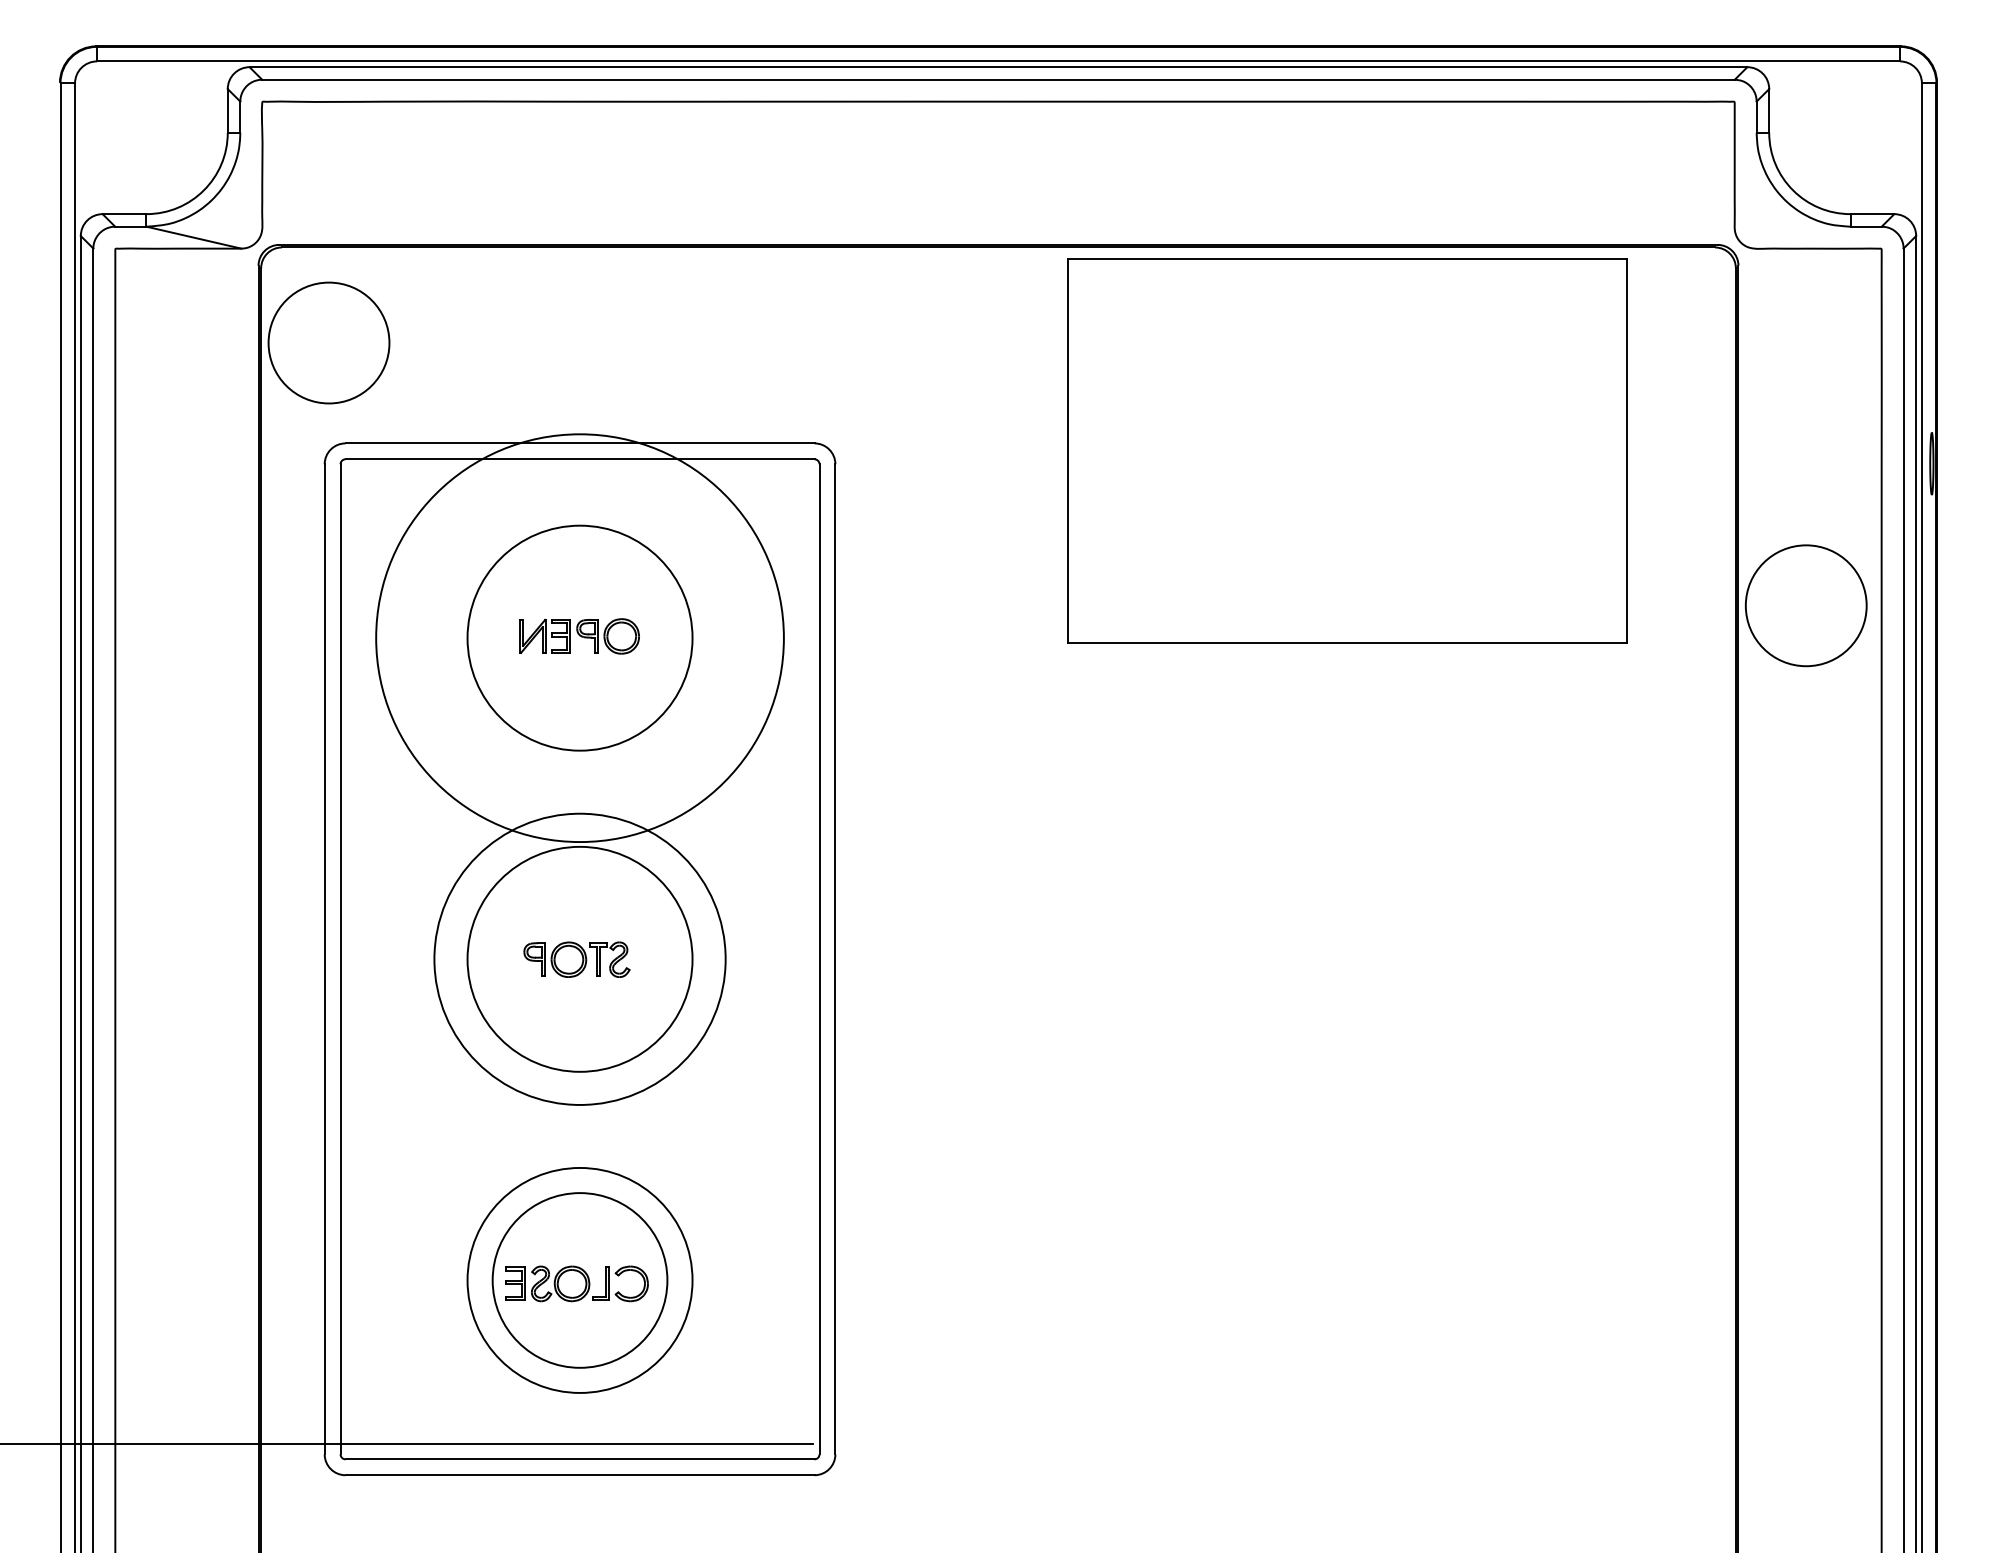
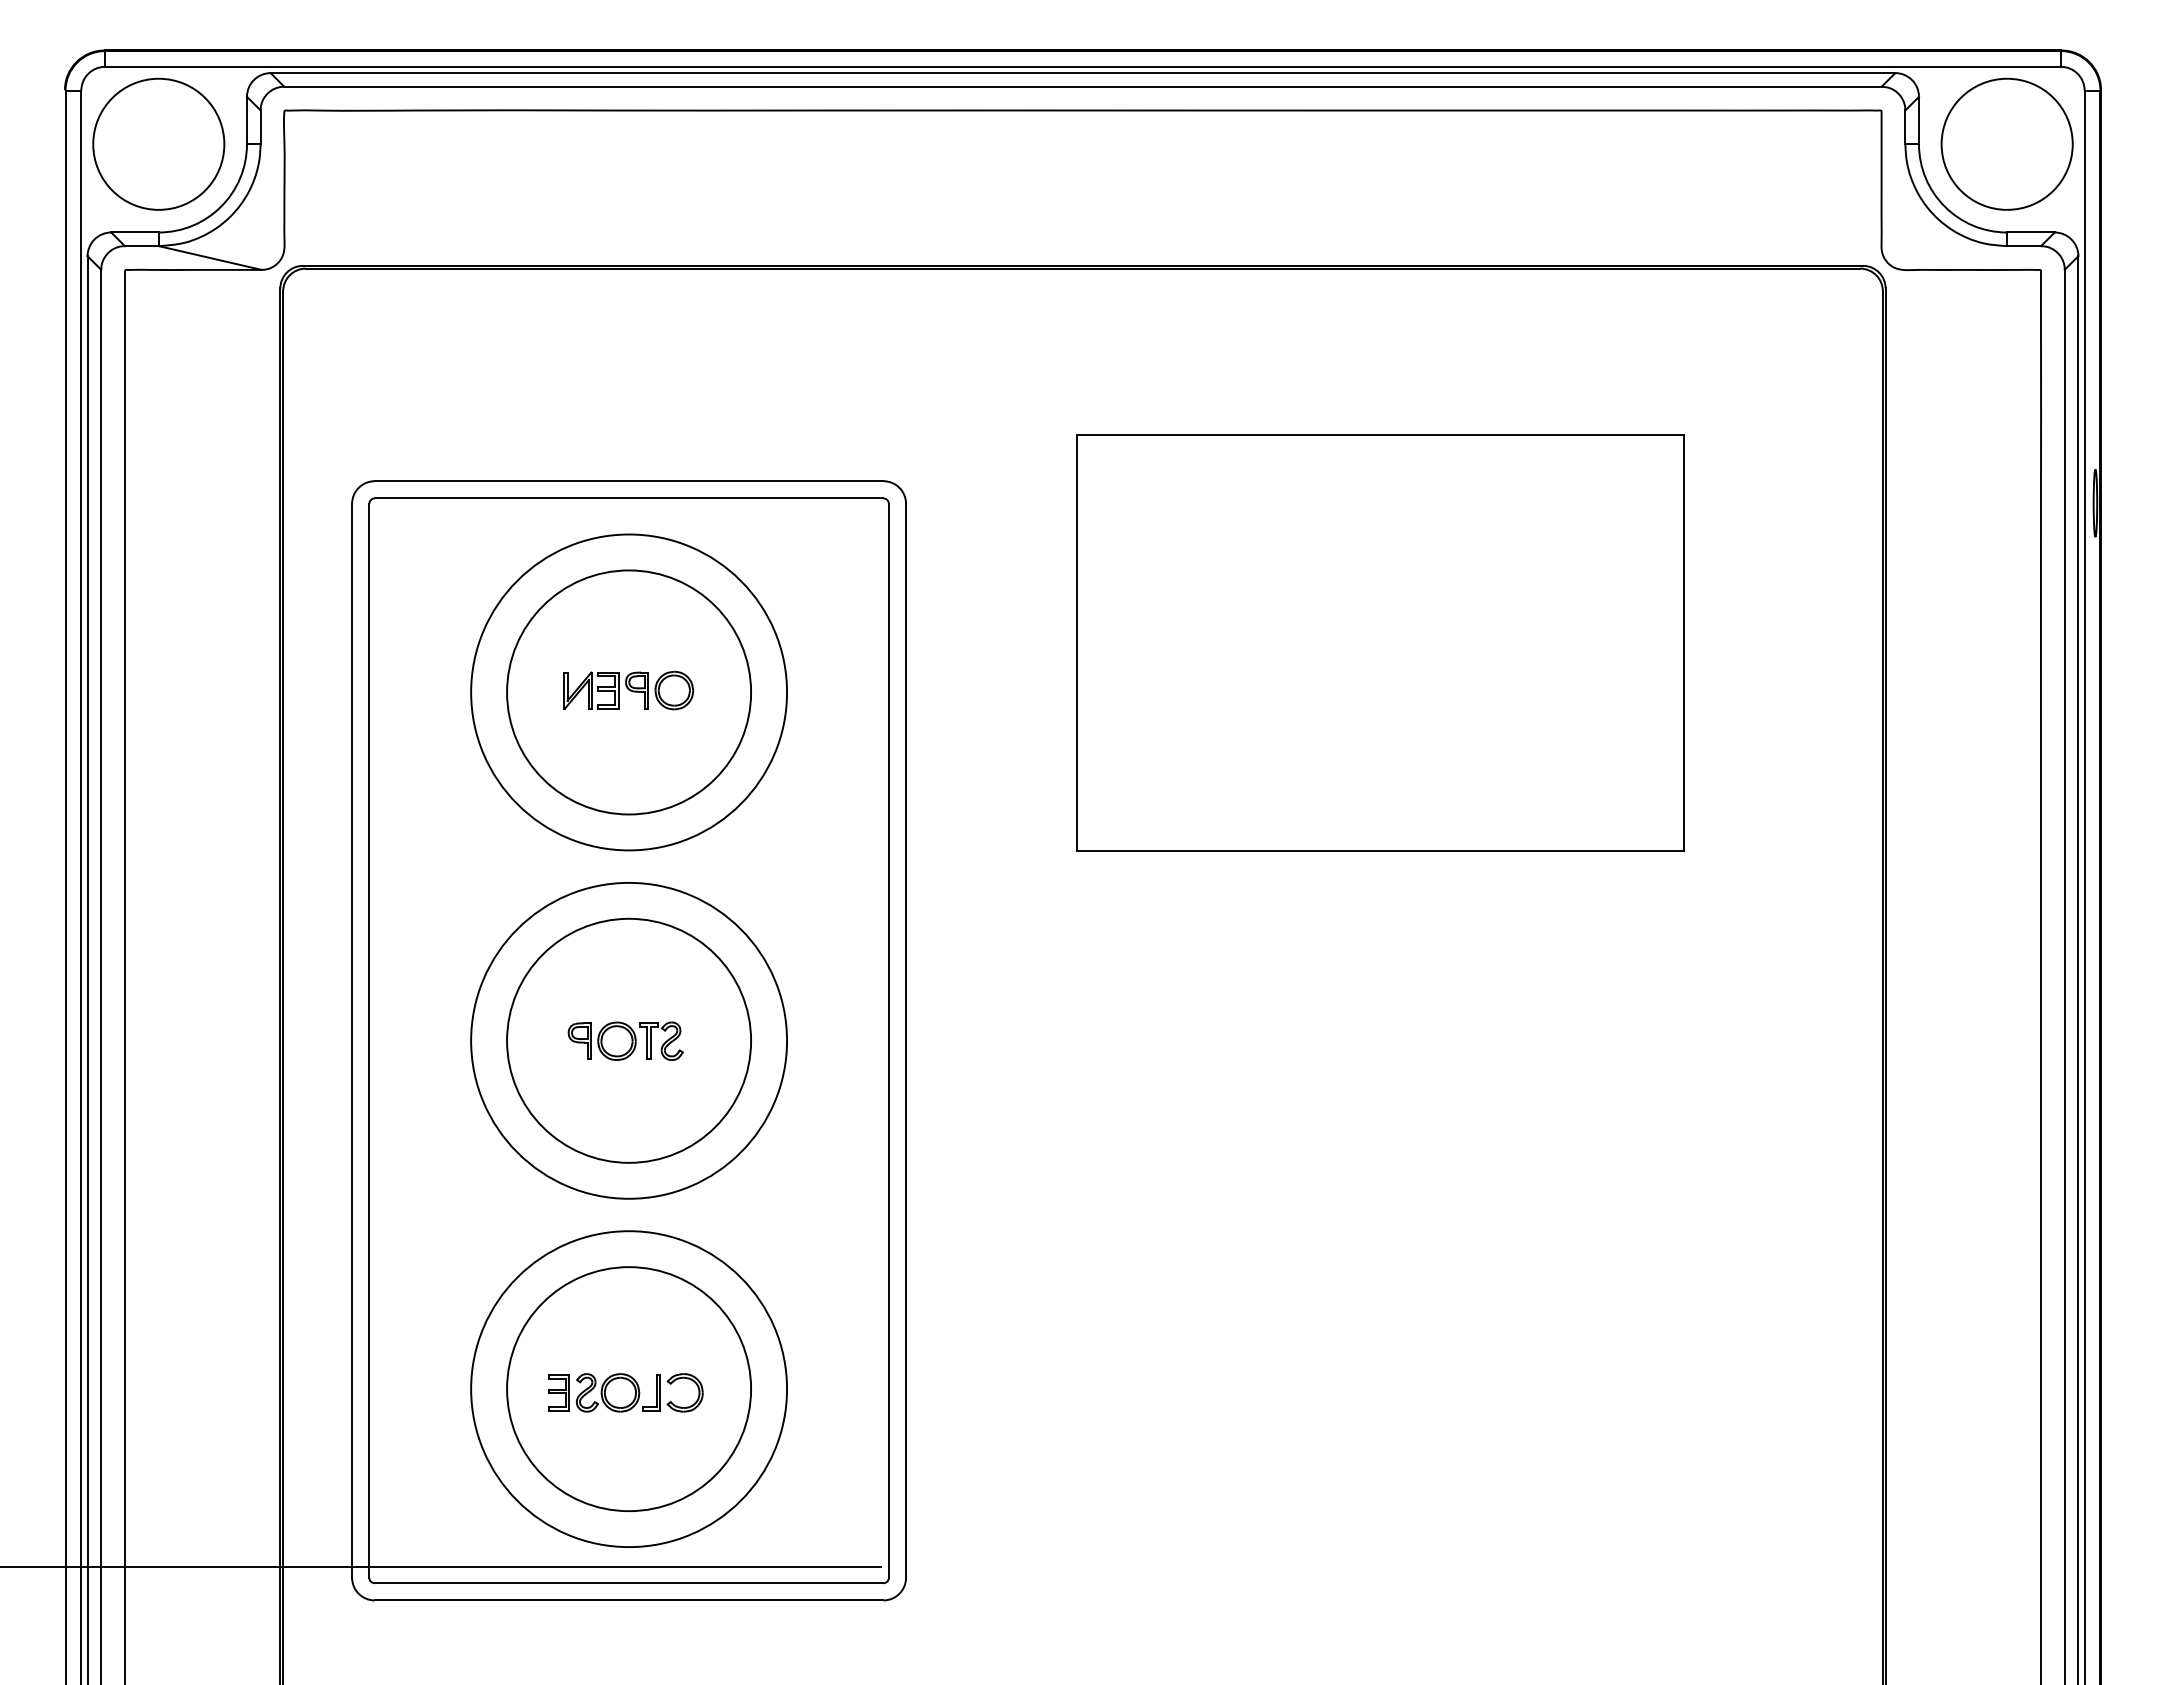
circle: (328, 342) -> (158, 143), moved
part: (1347, 450) -> (1380, 642), moved
circle: (1805, 605) -> (2006, 143), moved
circle: (580, 638) -> (629, 692), size x0.71
circle: (580, 1280) -> (629, 1389), size x1.67

